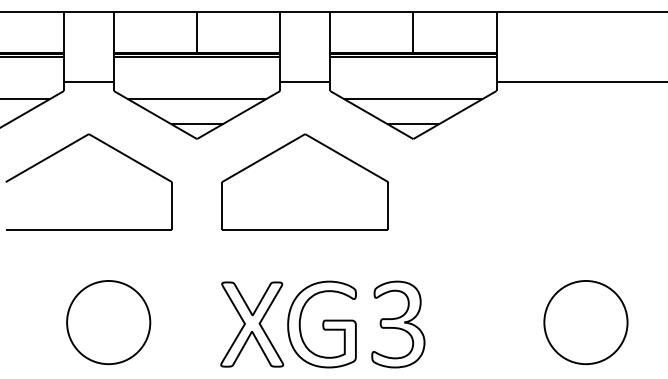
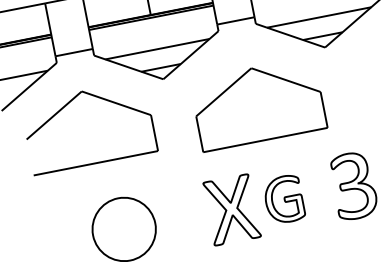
part: (304, 181) -> (257, 103), moved
part: (321, 324) -> (283, 199), size x0.7
part: (398, 324) -> (353, 185), moved

